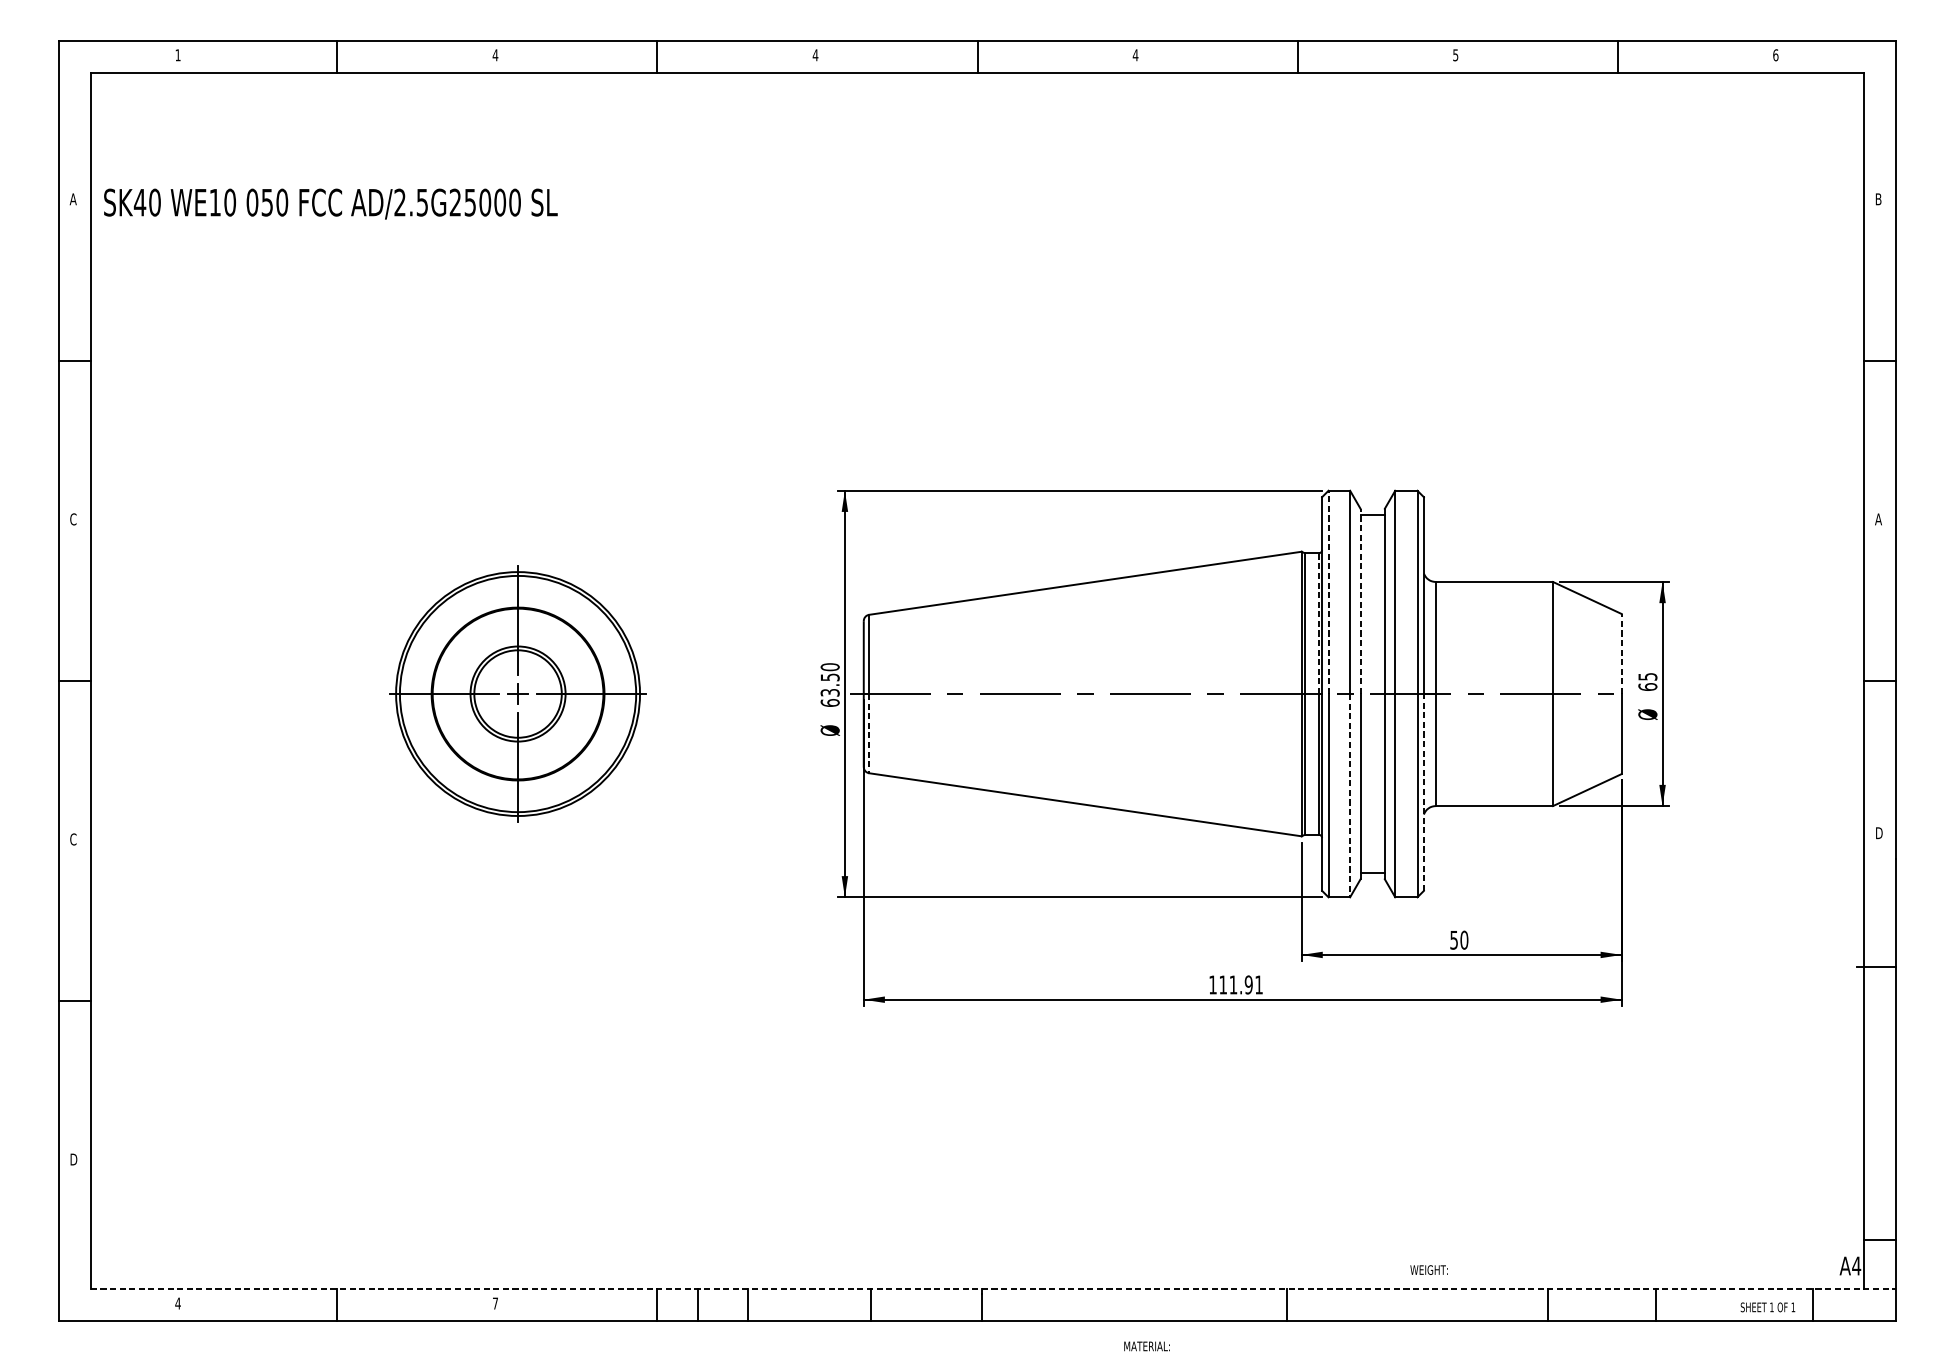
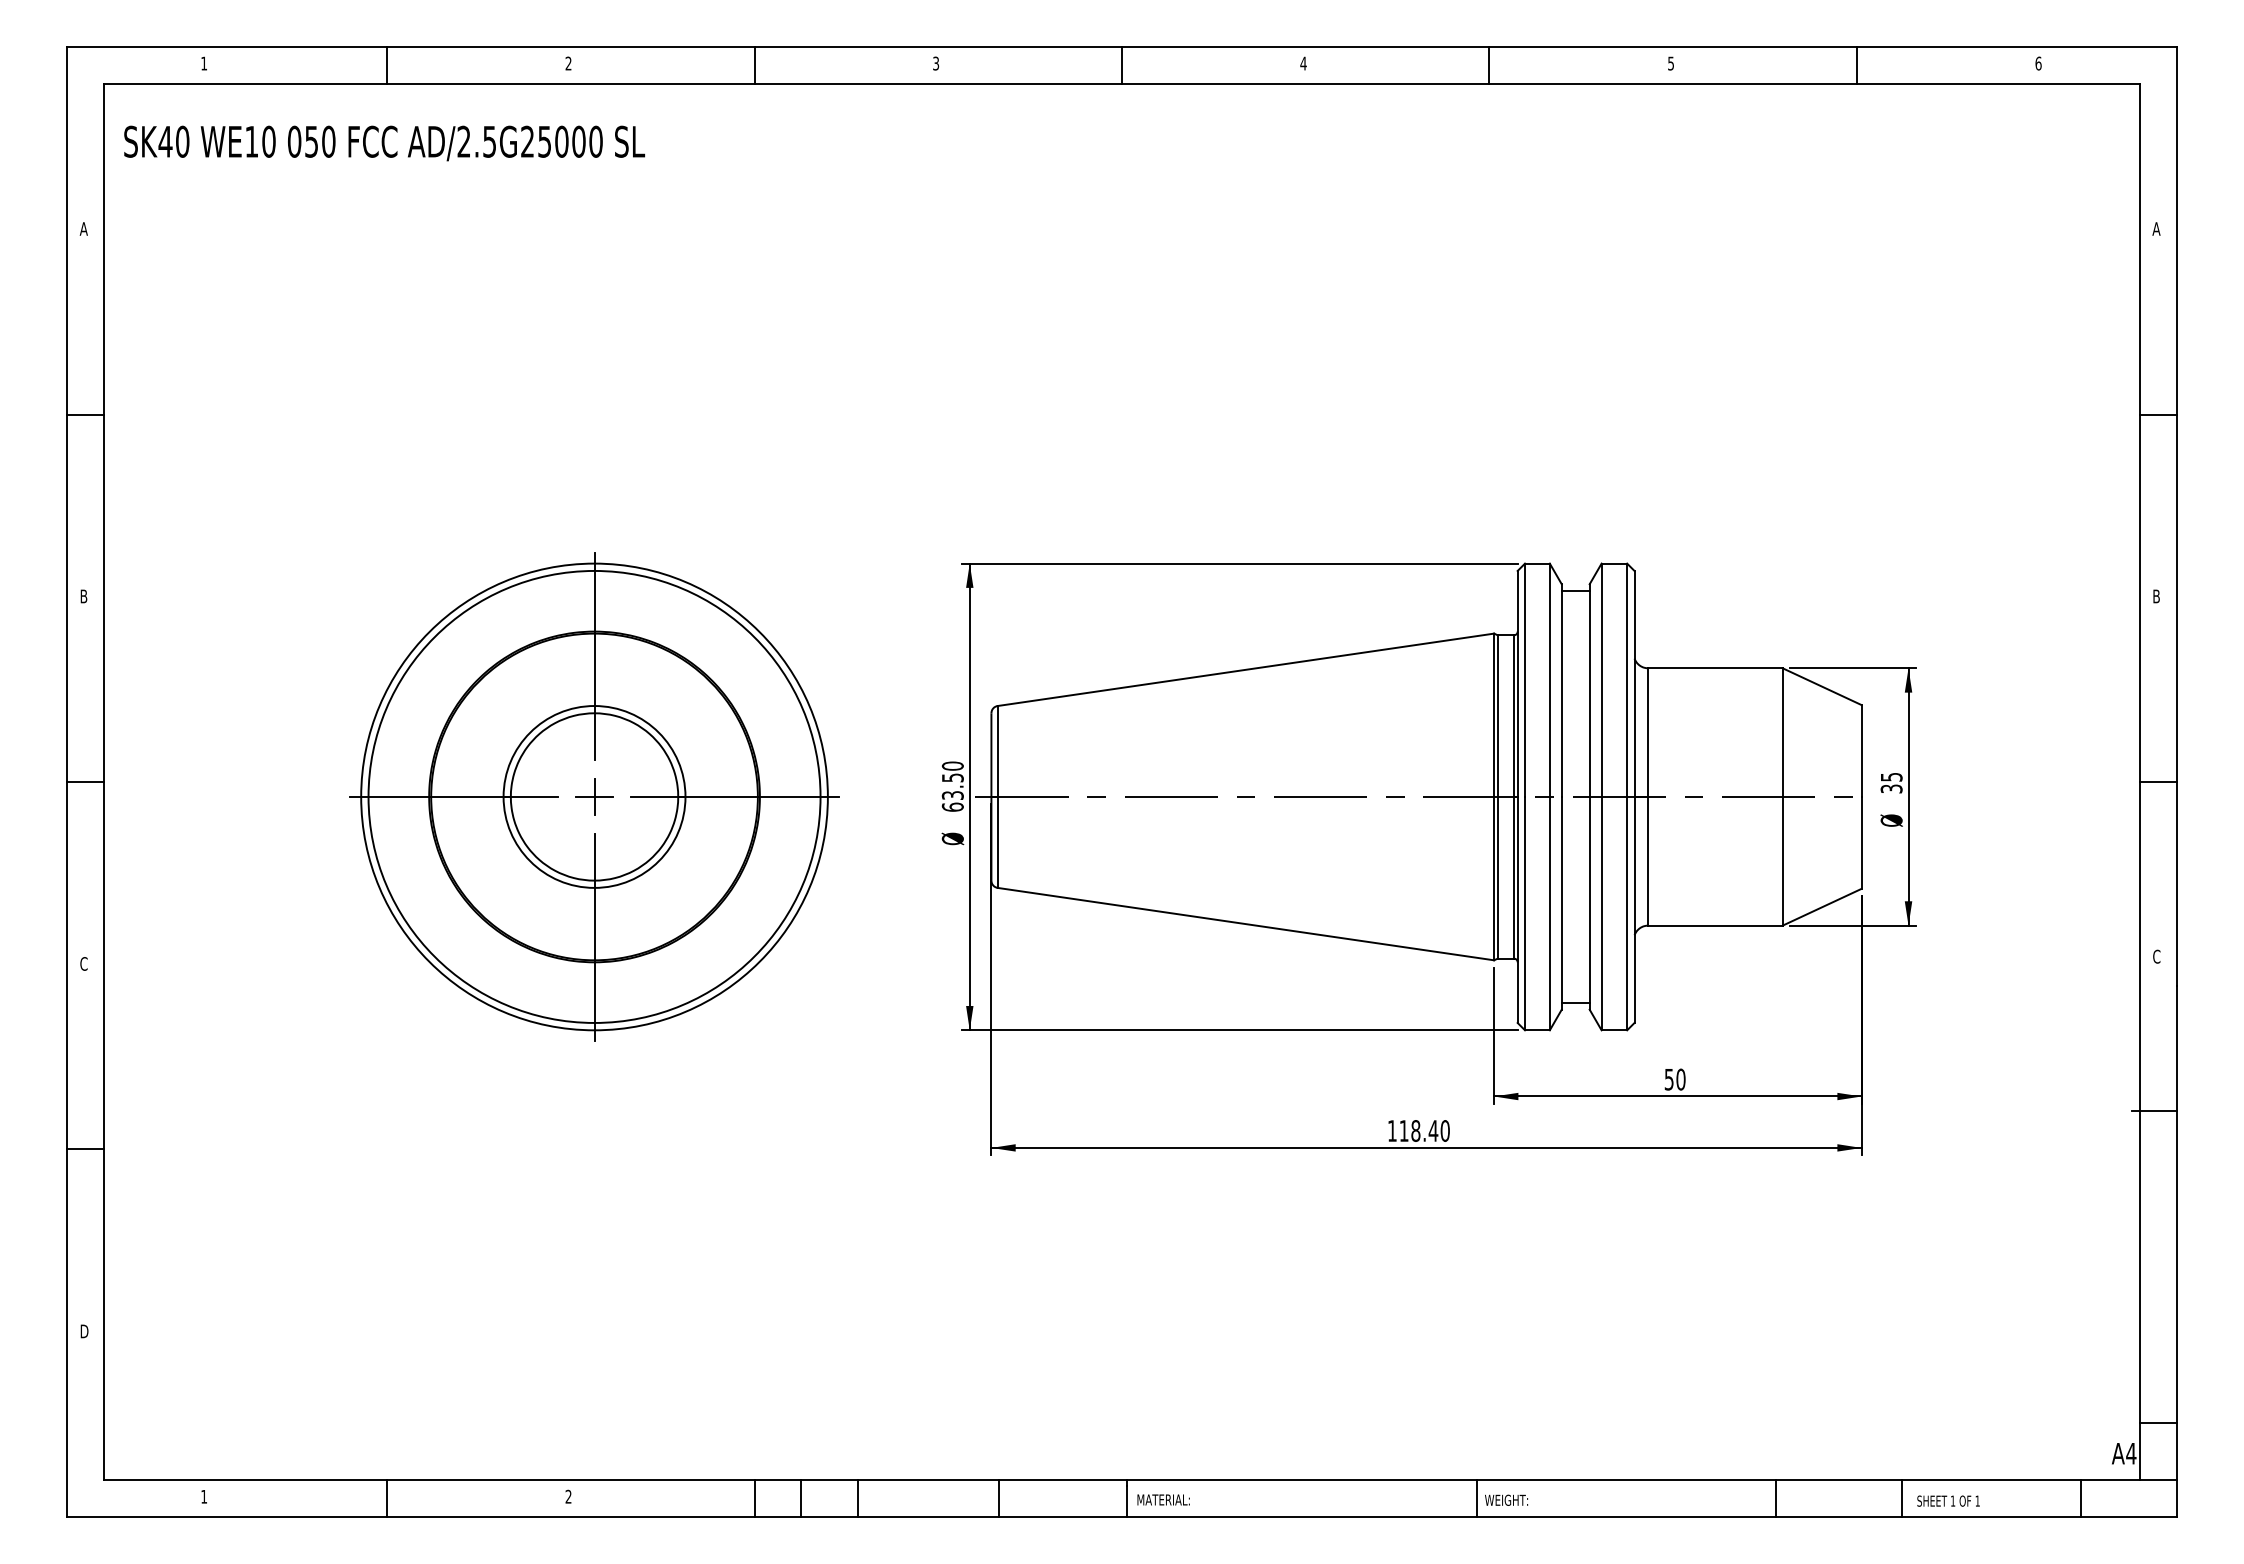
text: (495, 55) -> (568, 63), 4 -> 2
text: (815, 55) -> (935, 63), 4 -> 3
text: (1878, 198) -> (2156, 228), B -> A
text: (330, 204) -> (384, 143), moved
text: (72, 519) -> (83, 596), C -> B
text: (1878, 519) -> (2156, 596), A -> B
line: (1328, 592) -> (1525, 680), dashed -> solid
line: (1360, 601) -> (1561, 690), dashed -> solid
line: (1318, 623) -> (1513, 716), dashed -> solid
line: (1621, 654) -> (1861, 751), dashed -> solid
text: (1647, 686) -> (1891, 788), 65 -> 35
part: (518, 693) -> (594, 796), size x1.67
line: (869, 733) -> (997, 842), dashed -> solid
line: (1423, 792) -> (1634, 909), dashed -> solid
line: (1349, 795) -> (1549, 913), dashed -> solid
text: (1879, 832) -> (2157, 956), D -> C
text: (1246, 984) -> (1430, 1130), 111.91 -> 118.40
text: (1429, 1269) -> (1506, 1499), moved
line: (993, 1289) -> (1140, 1480), dashed -> solid
text: (177, 1303) -> (203, 1496), 4 -> 1
text: (495, 1303) -> (568, 1496), 7 -> 2
text: (1767, 1306) -> (1948, 1500), moved
text: (1146, 1346) -> (1163, 1499), moved

